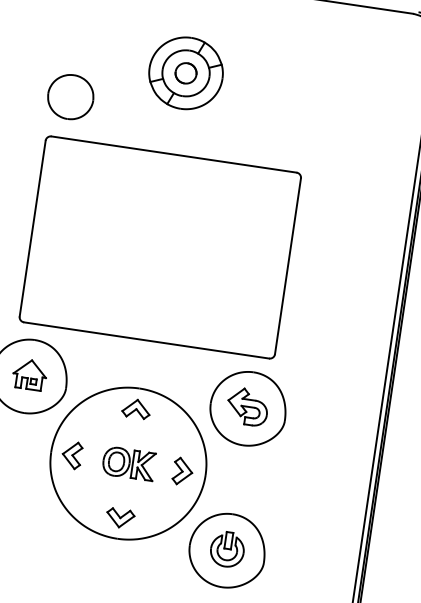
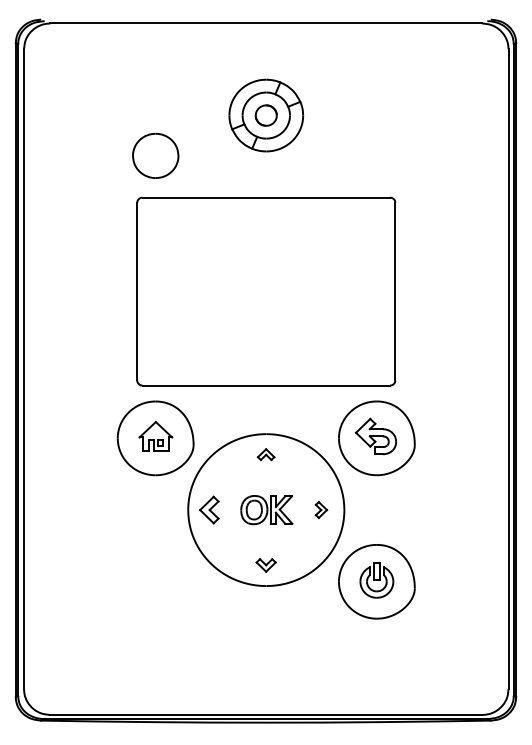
part: (135, 408) -> (265, 454), size x0.6
part: (183, 471) -> (321, 509), size x0.6
part: (119, 518) -> (265, 565), size x0.7

